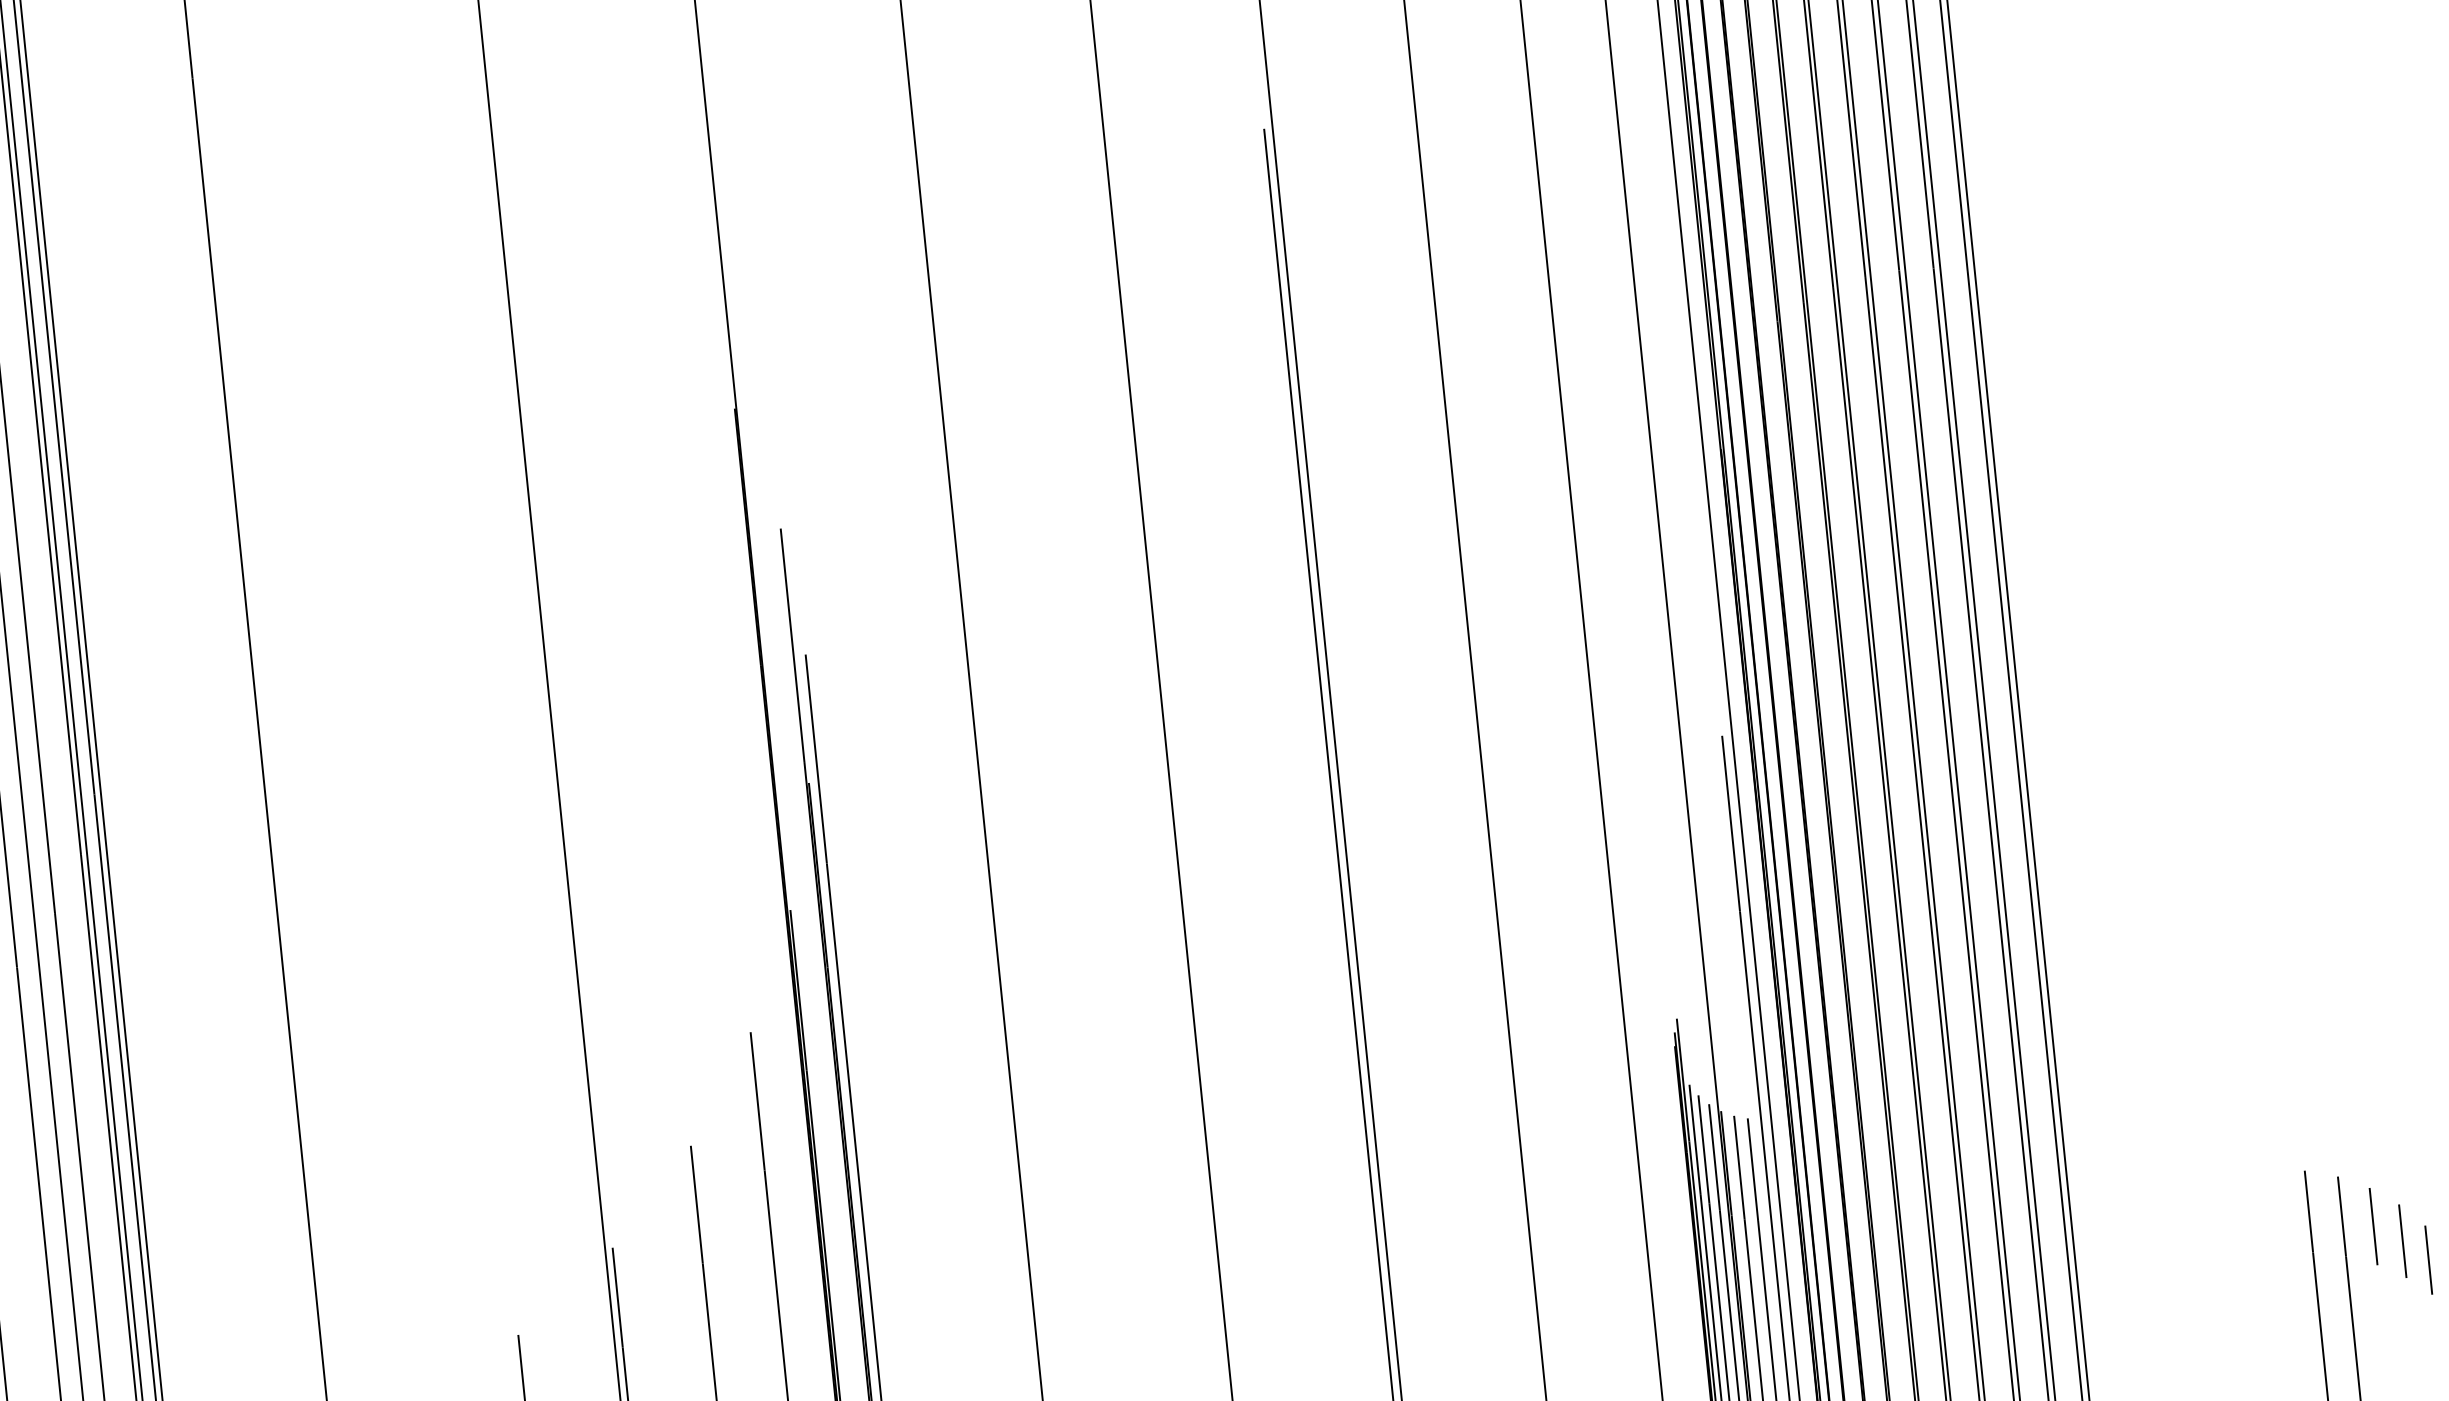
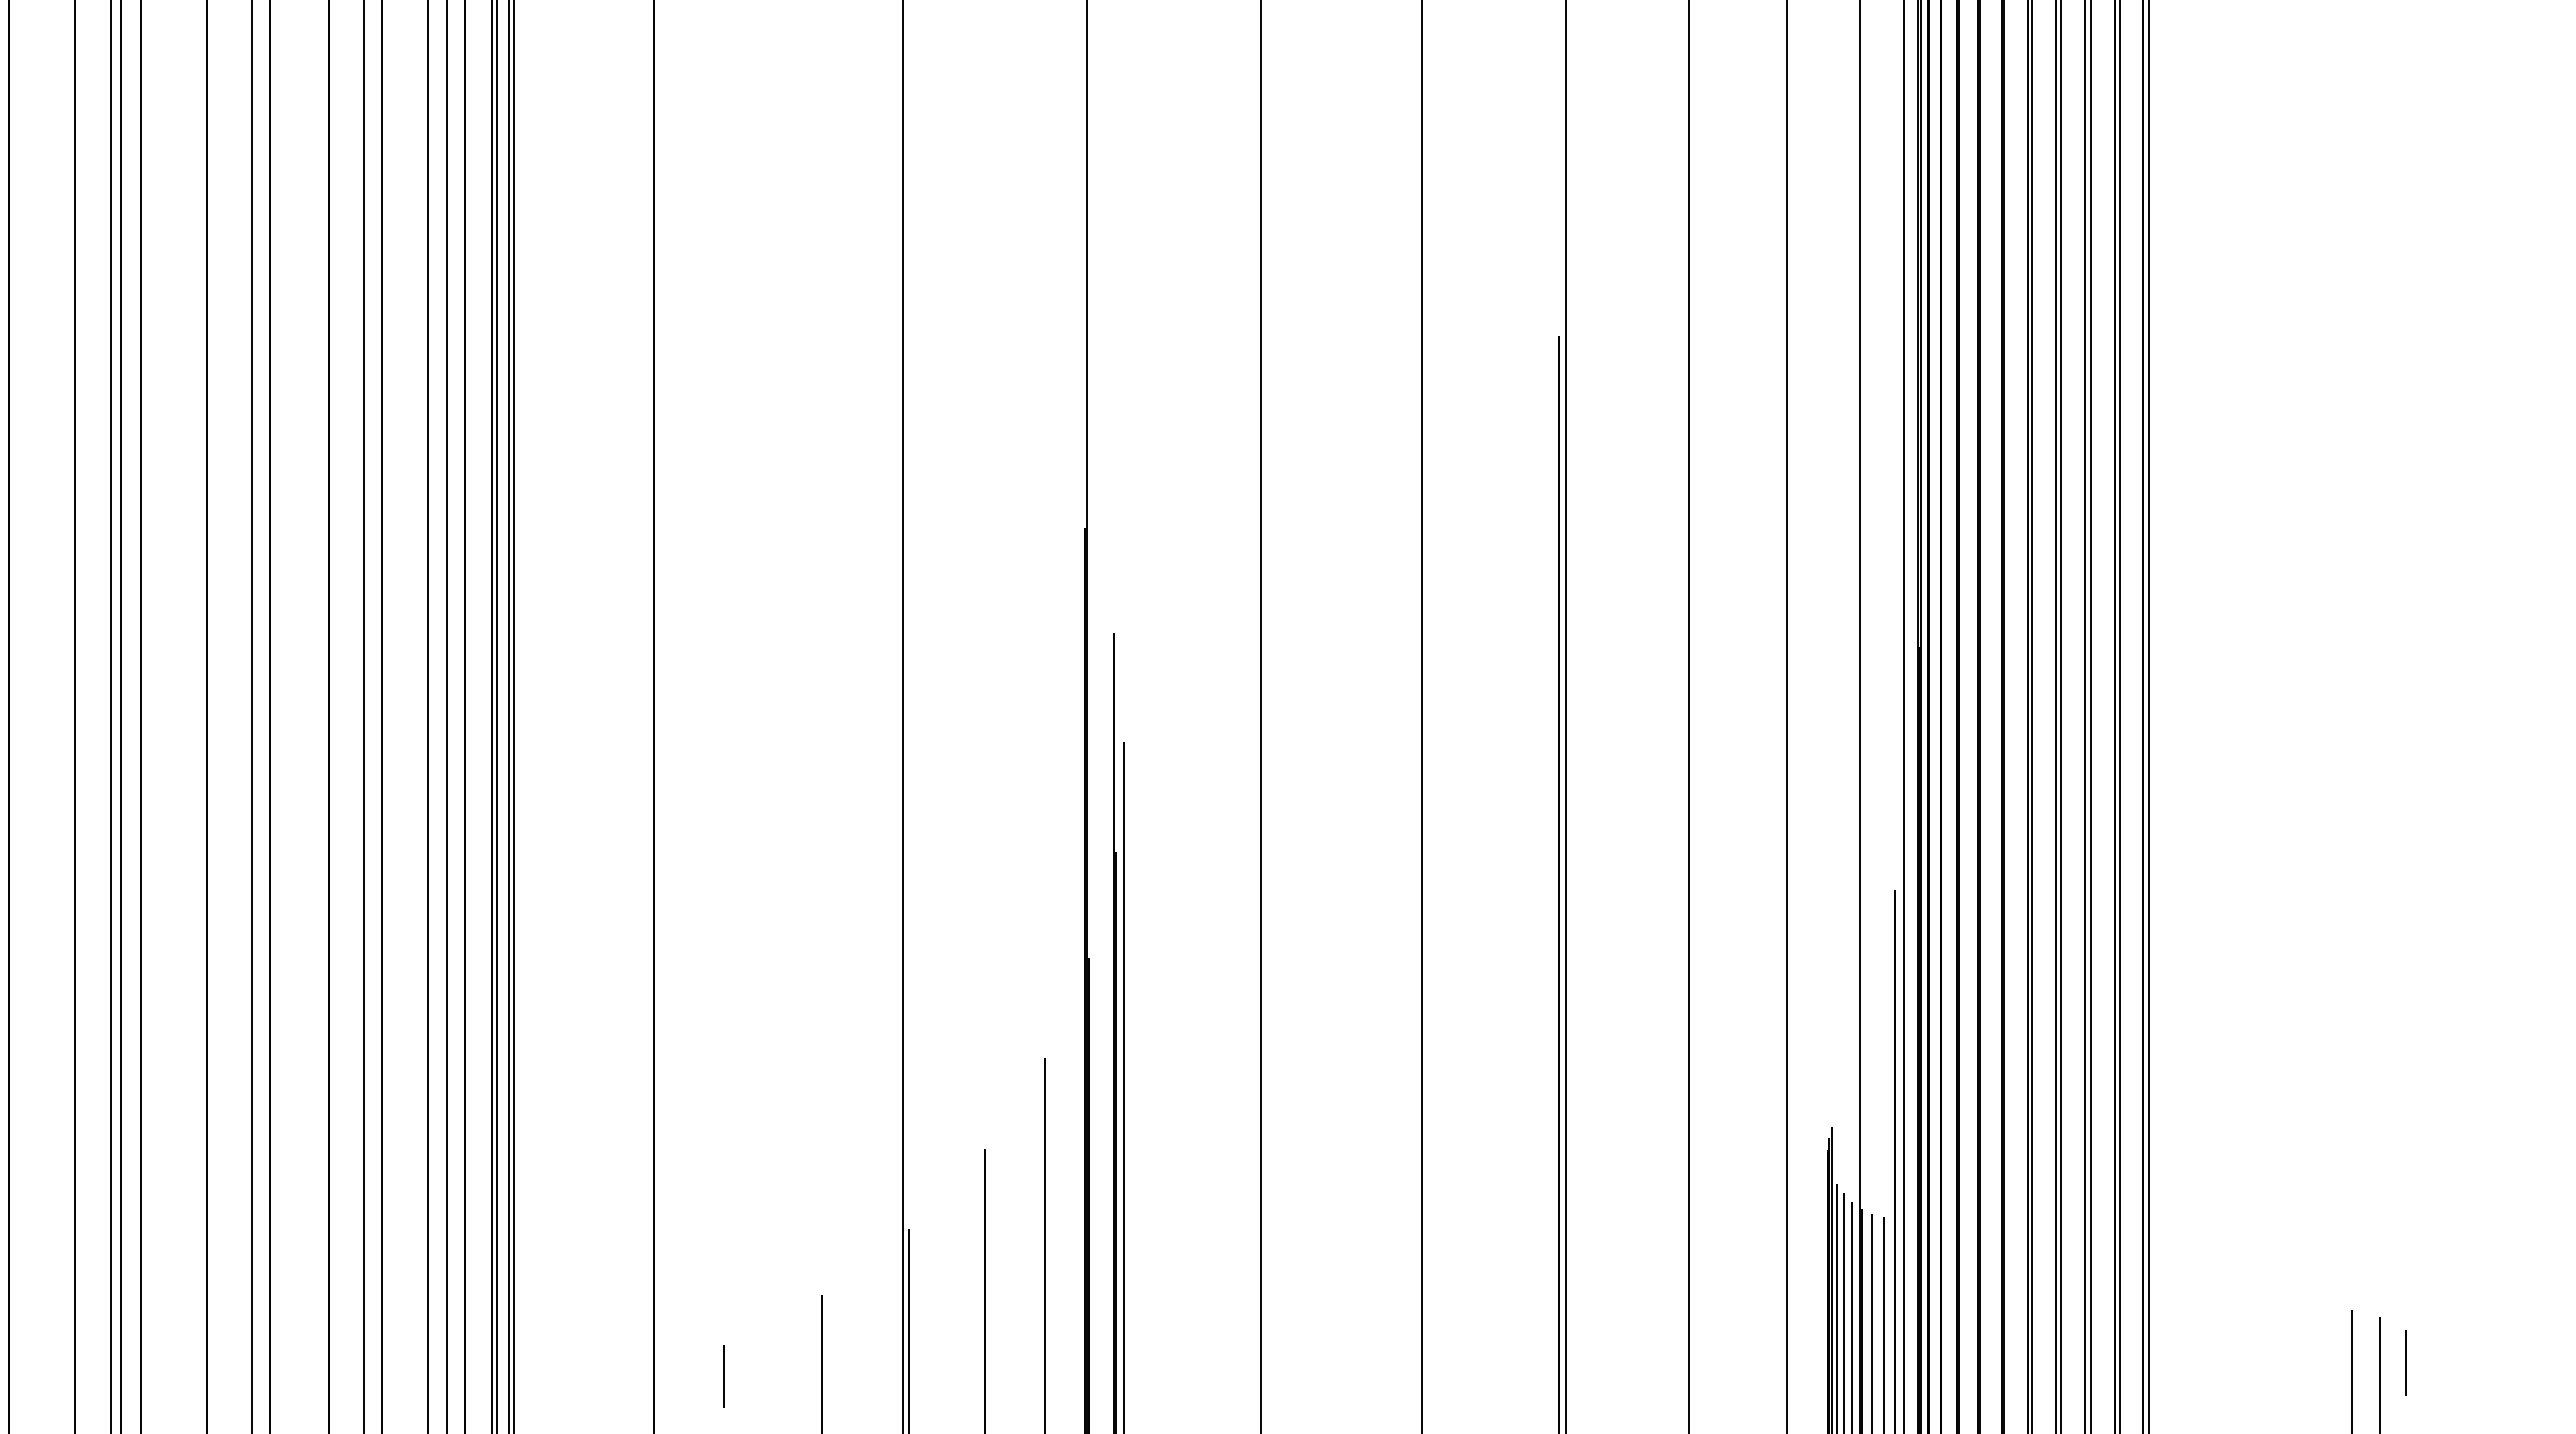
line: (2403, 1240) -> (2429, 1377), removed
line: (2428, 1259) -> (2449, 1395), removed

